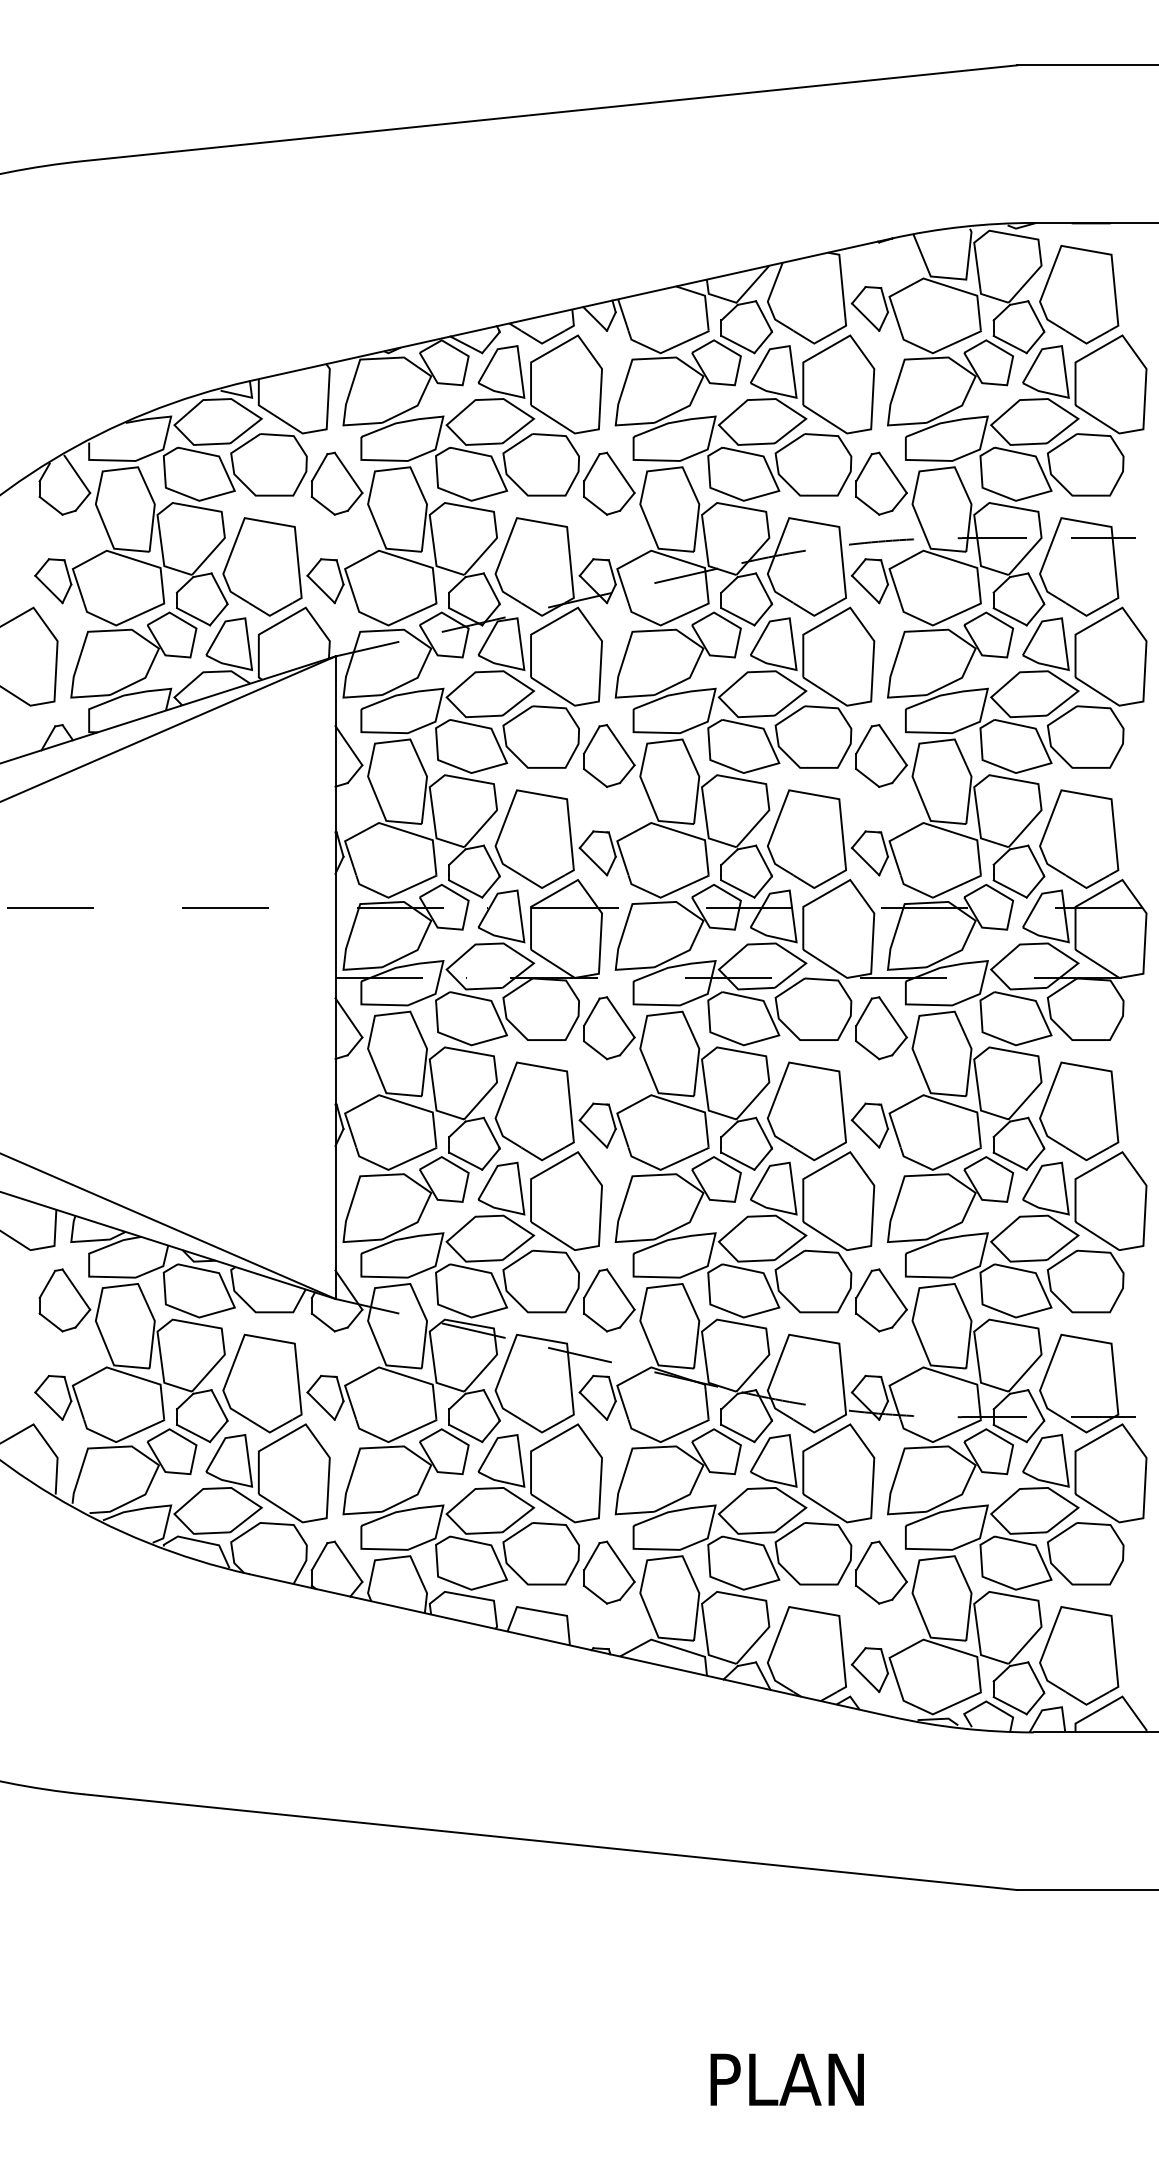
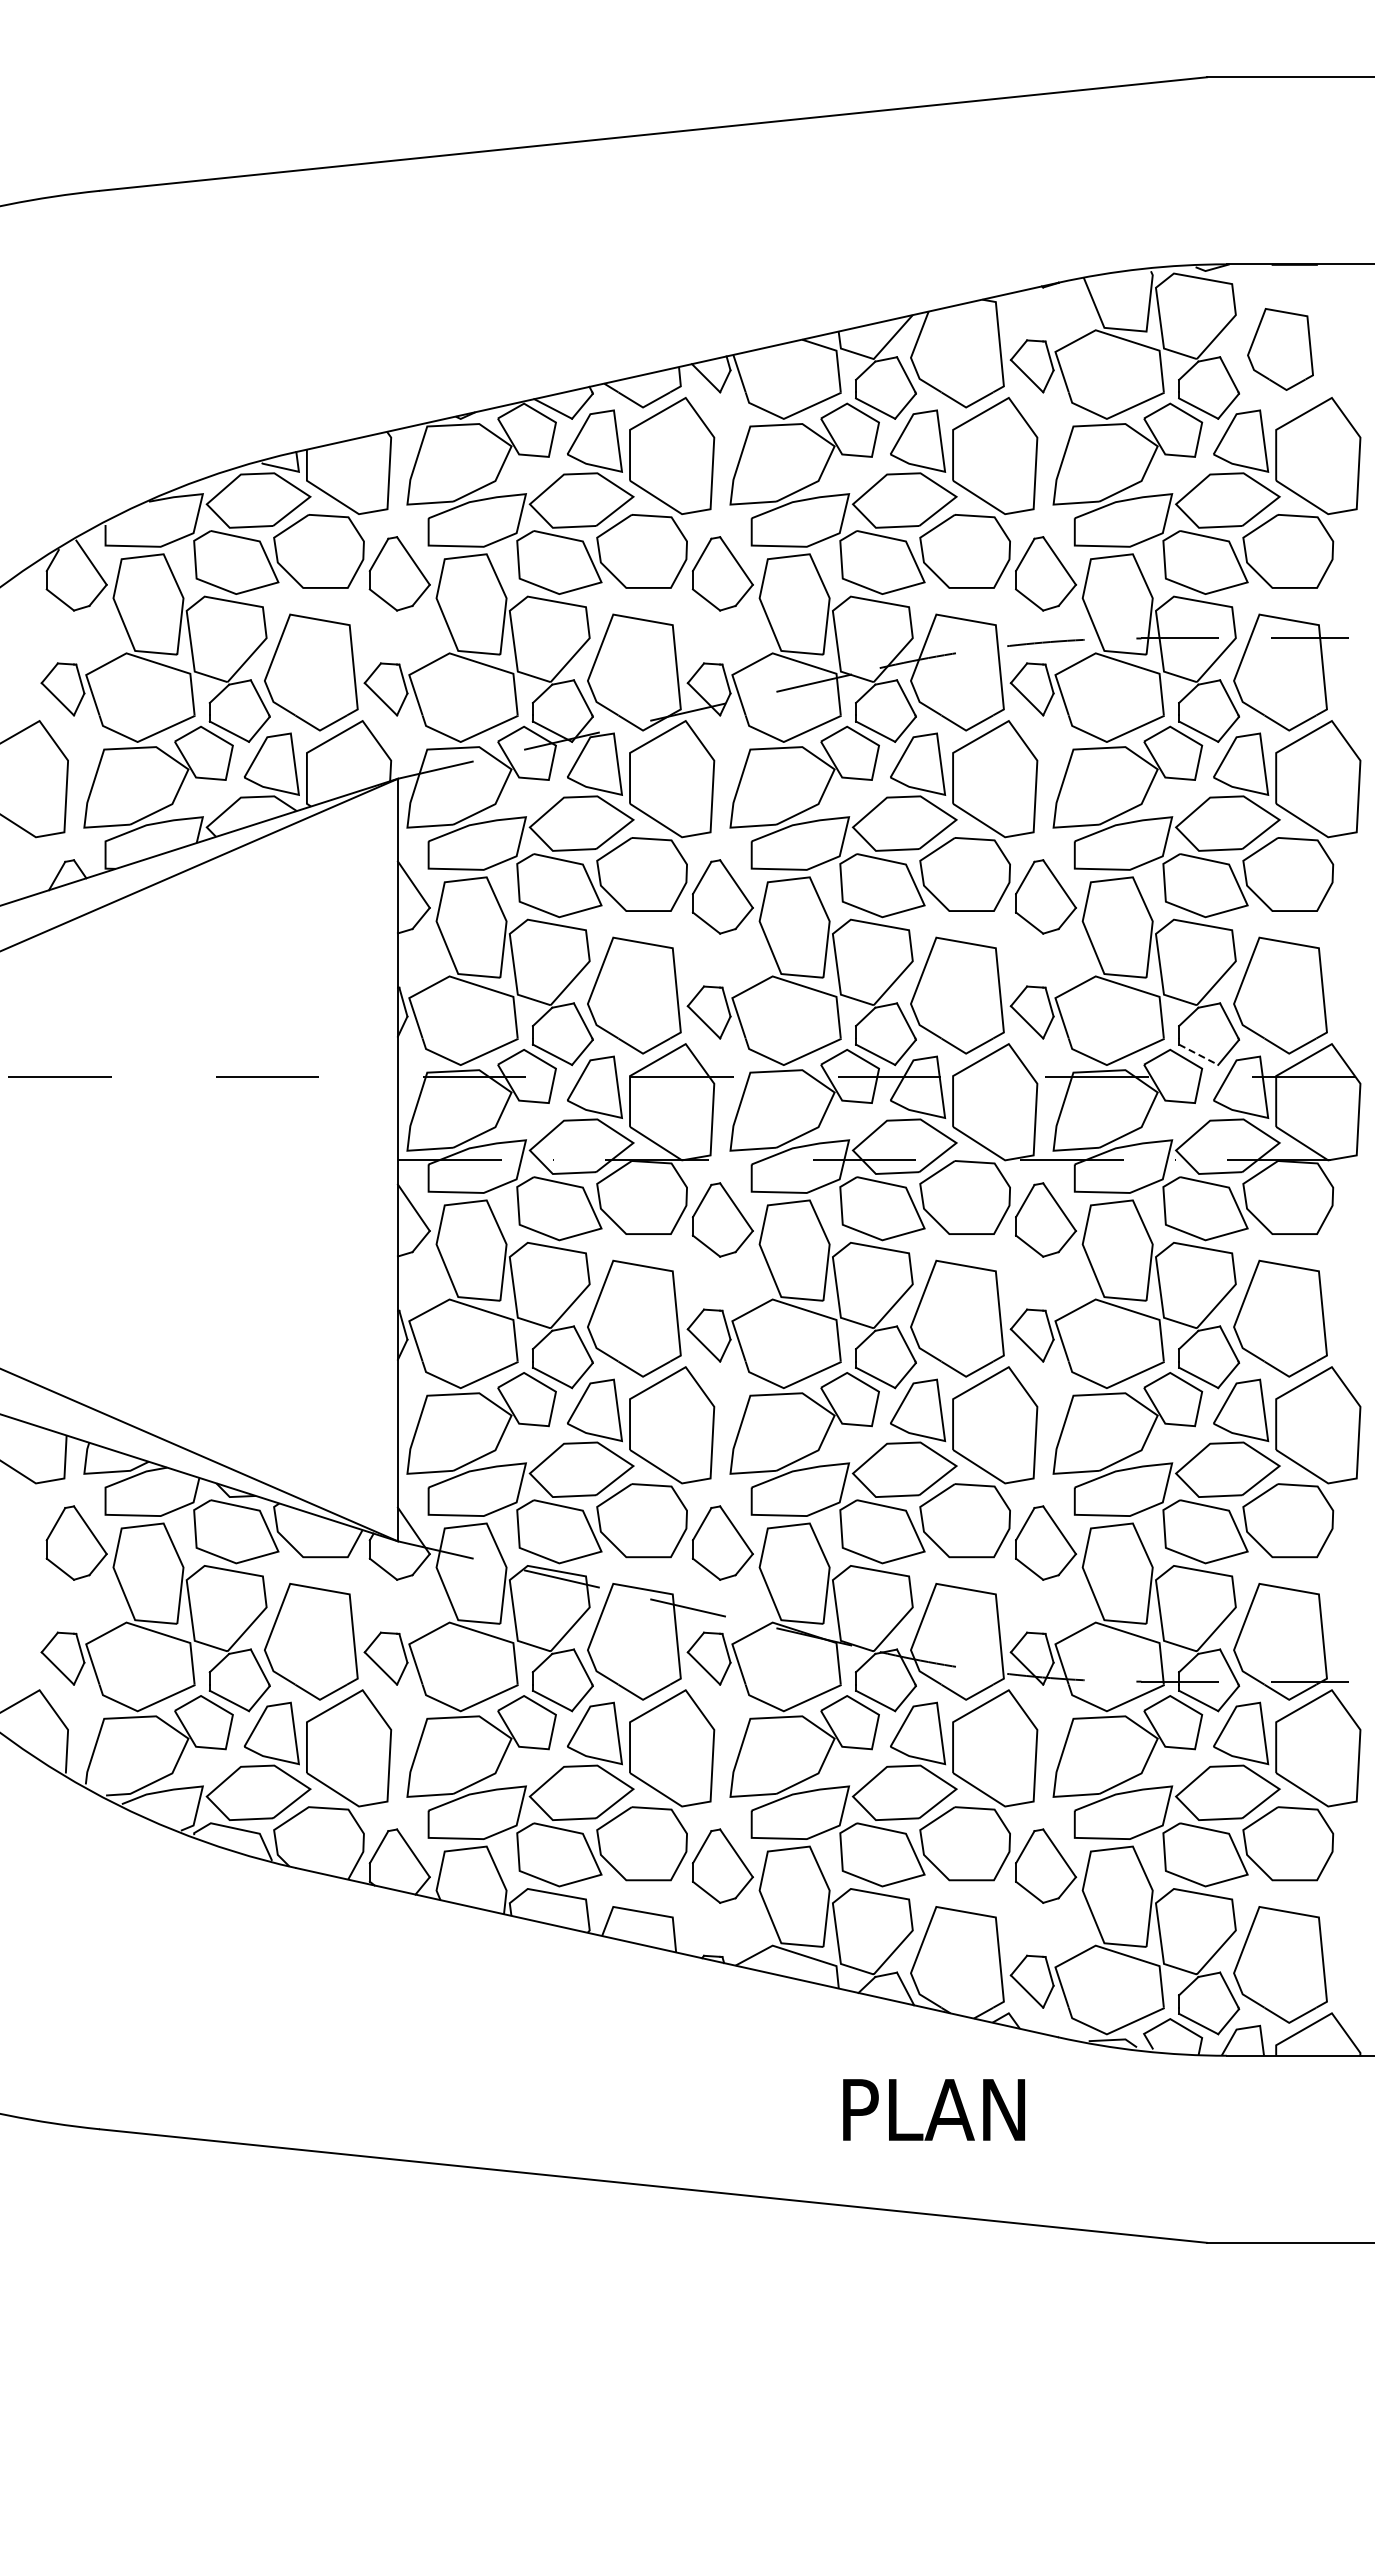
part: (1079, 294) -> (1280, 349), size x0.7
line: (1010, 889) -> (1199, 1055), solid -> dashed
text: (786, 2079) -> (933, 2109), moved

